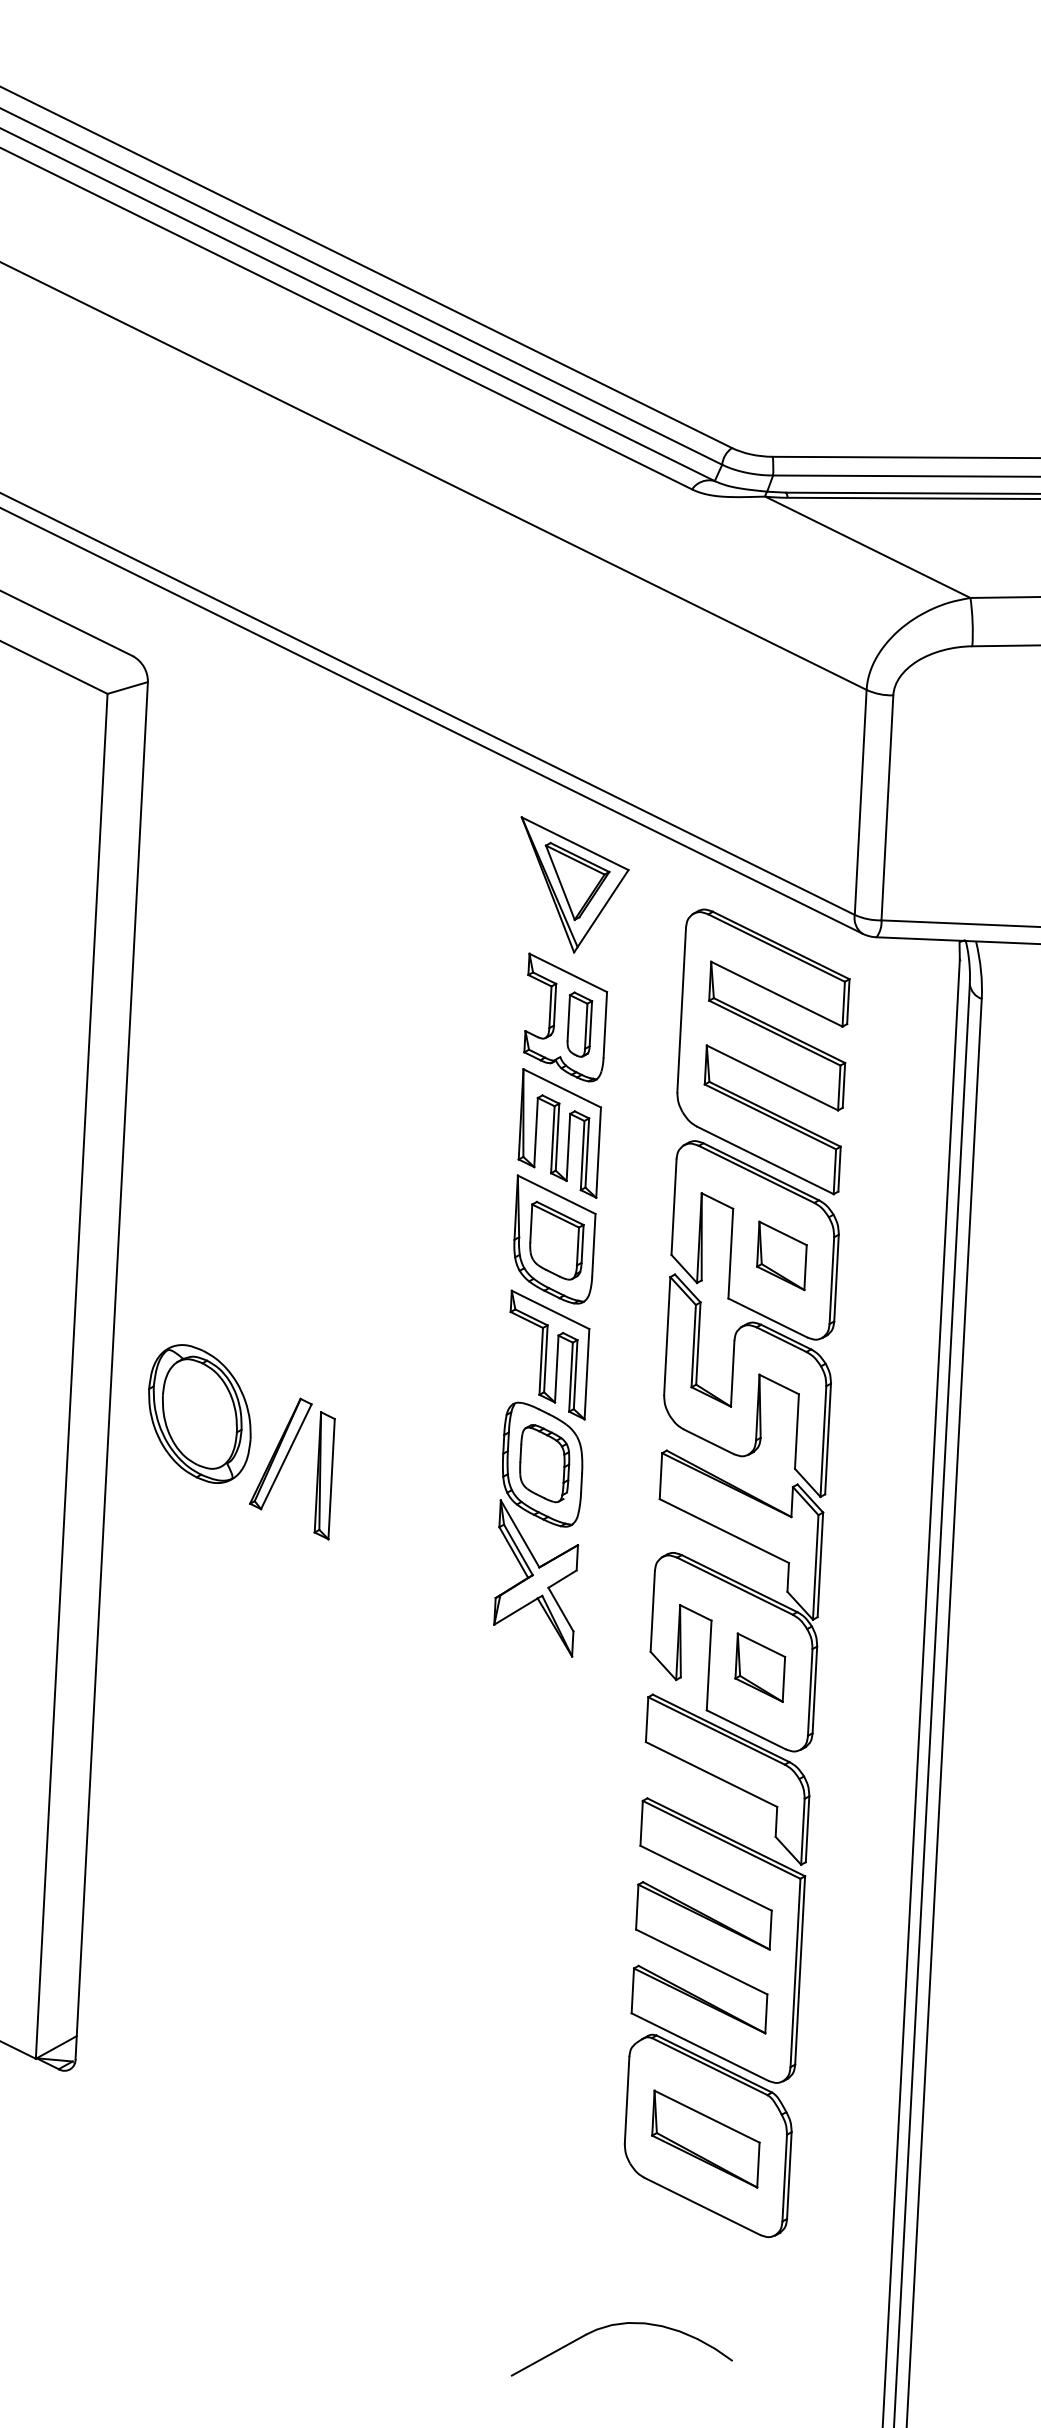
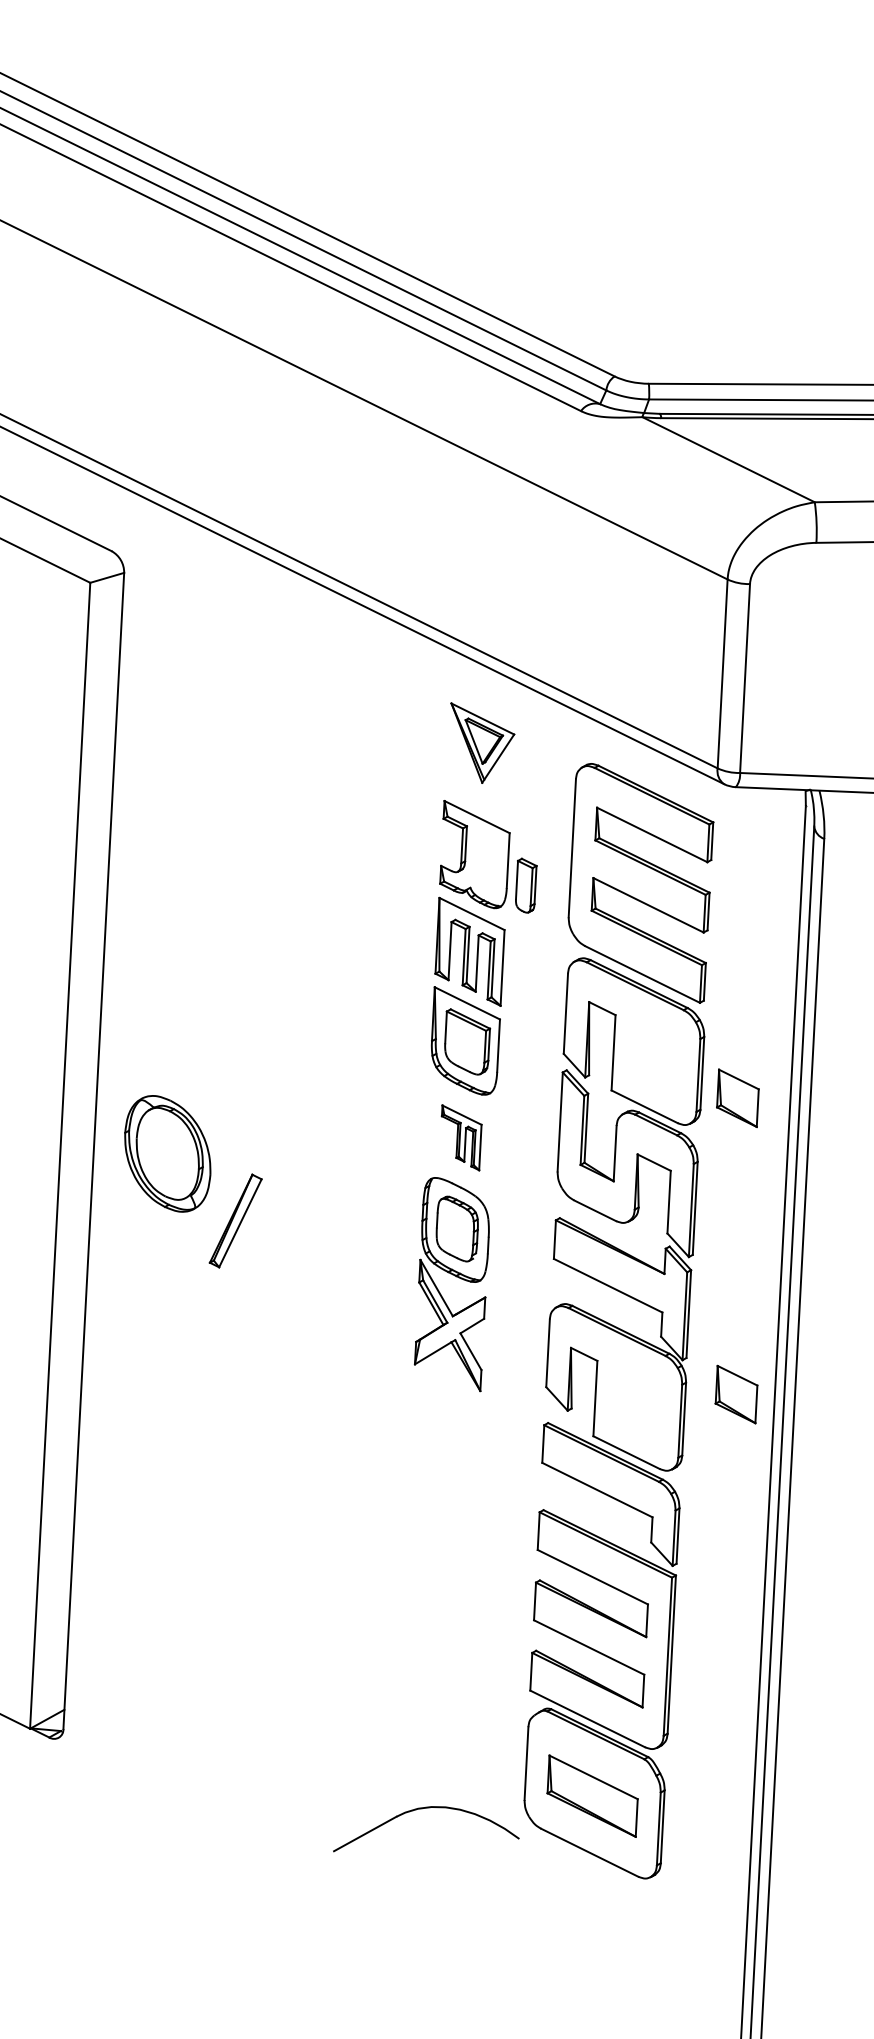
part: (574, 884) -> (482, 742), size x0.7
part: (579, 1024) -> (525, 885), moved
part: (781, 1255) -> (737, 1098), moved
part: (549, 1354) -> (461, 1137), size x0.6
part: (199, 1413) -> (167, 1153), moved
part: (324, 1475) -> (272, 1239), removed
part: (760, 1667) -> (736, 1394), moved
part: (618, 2325) -> (423, 1809), moved

